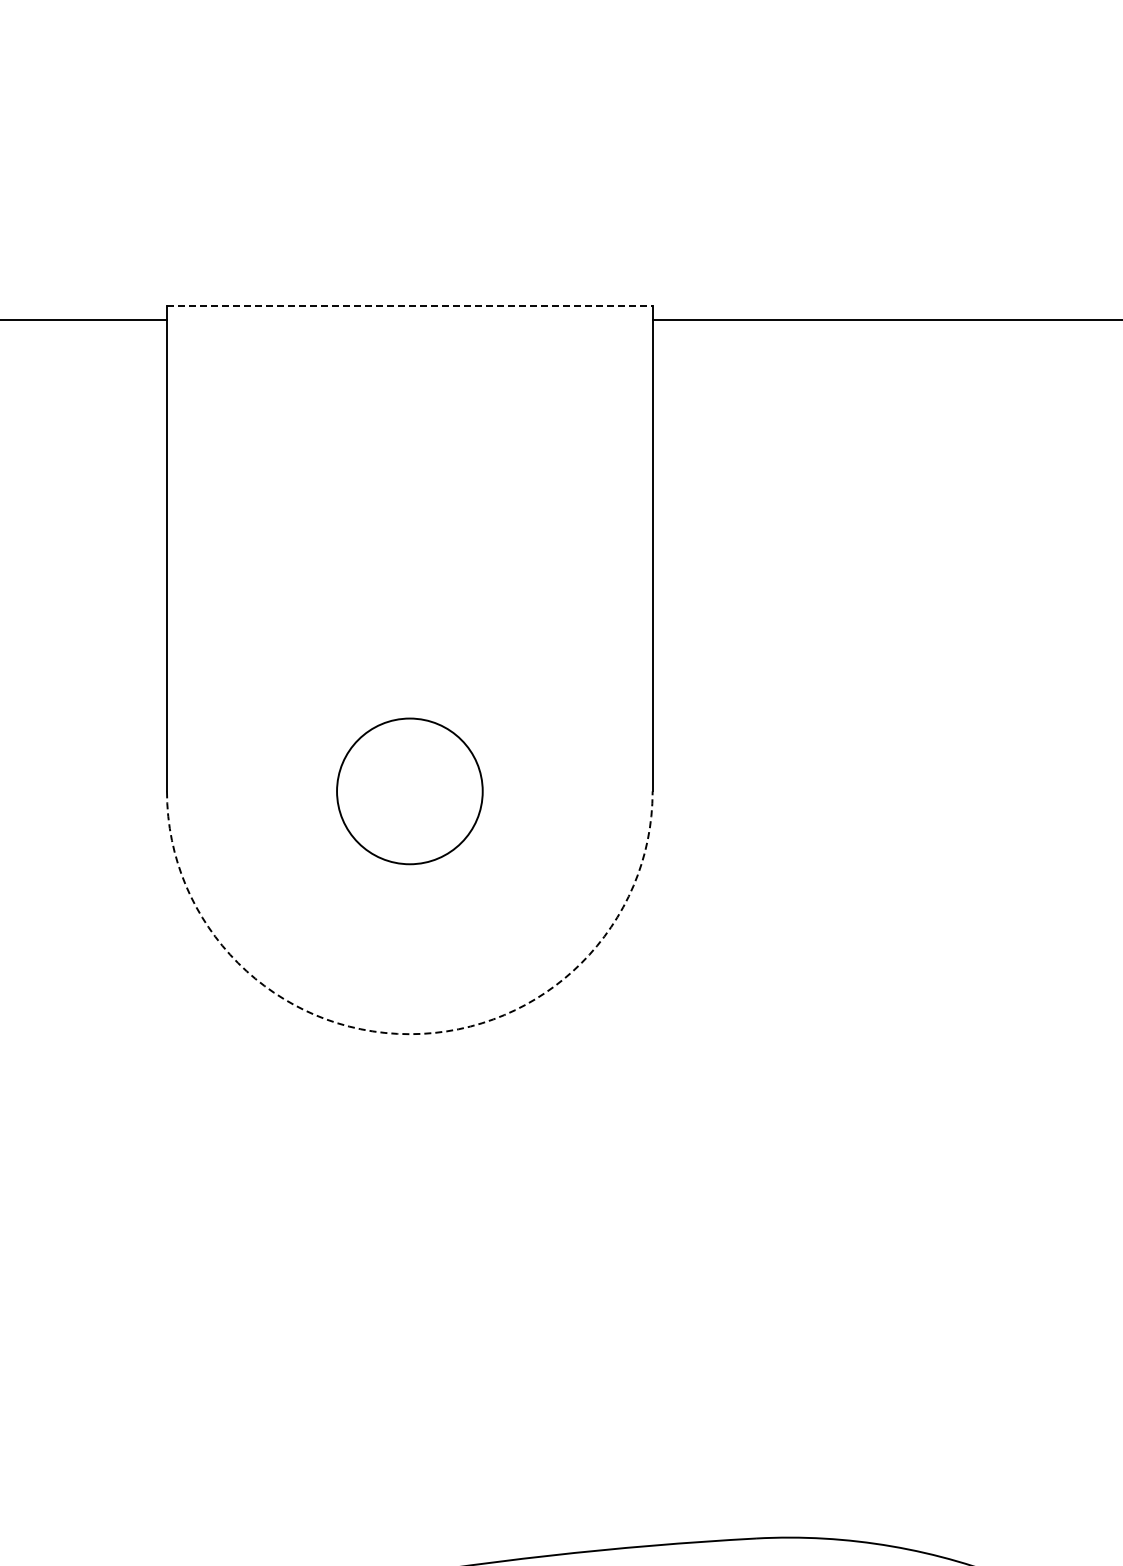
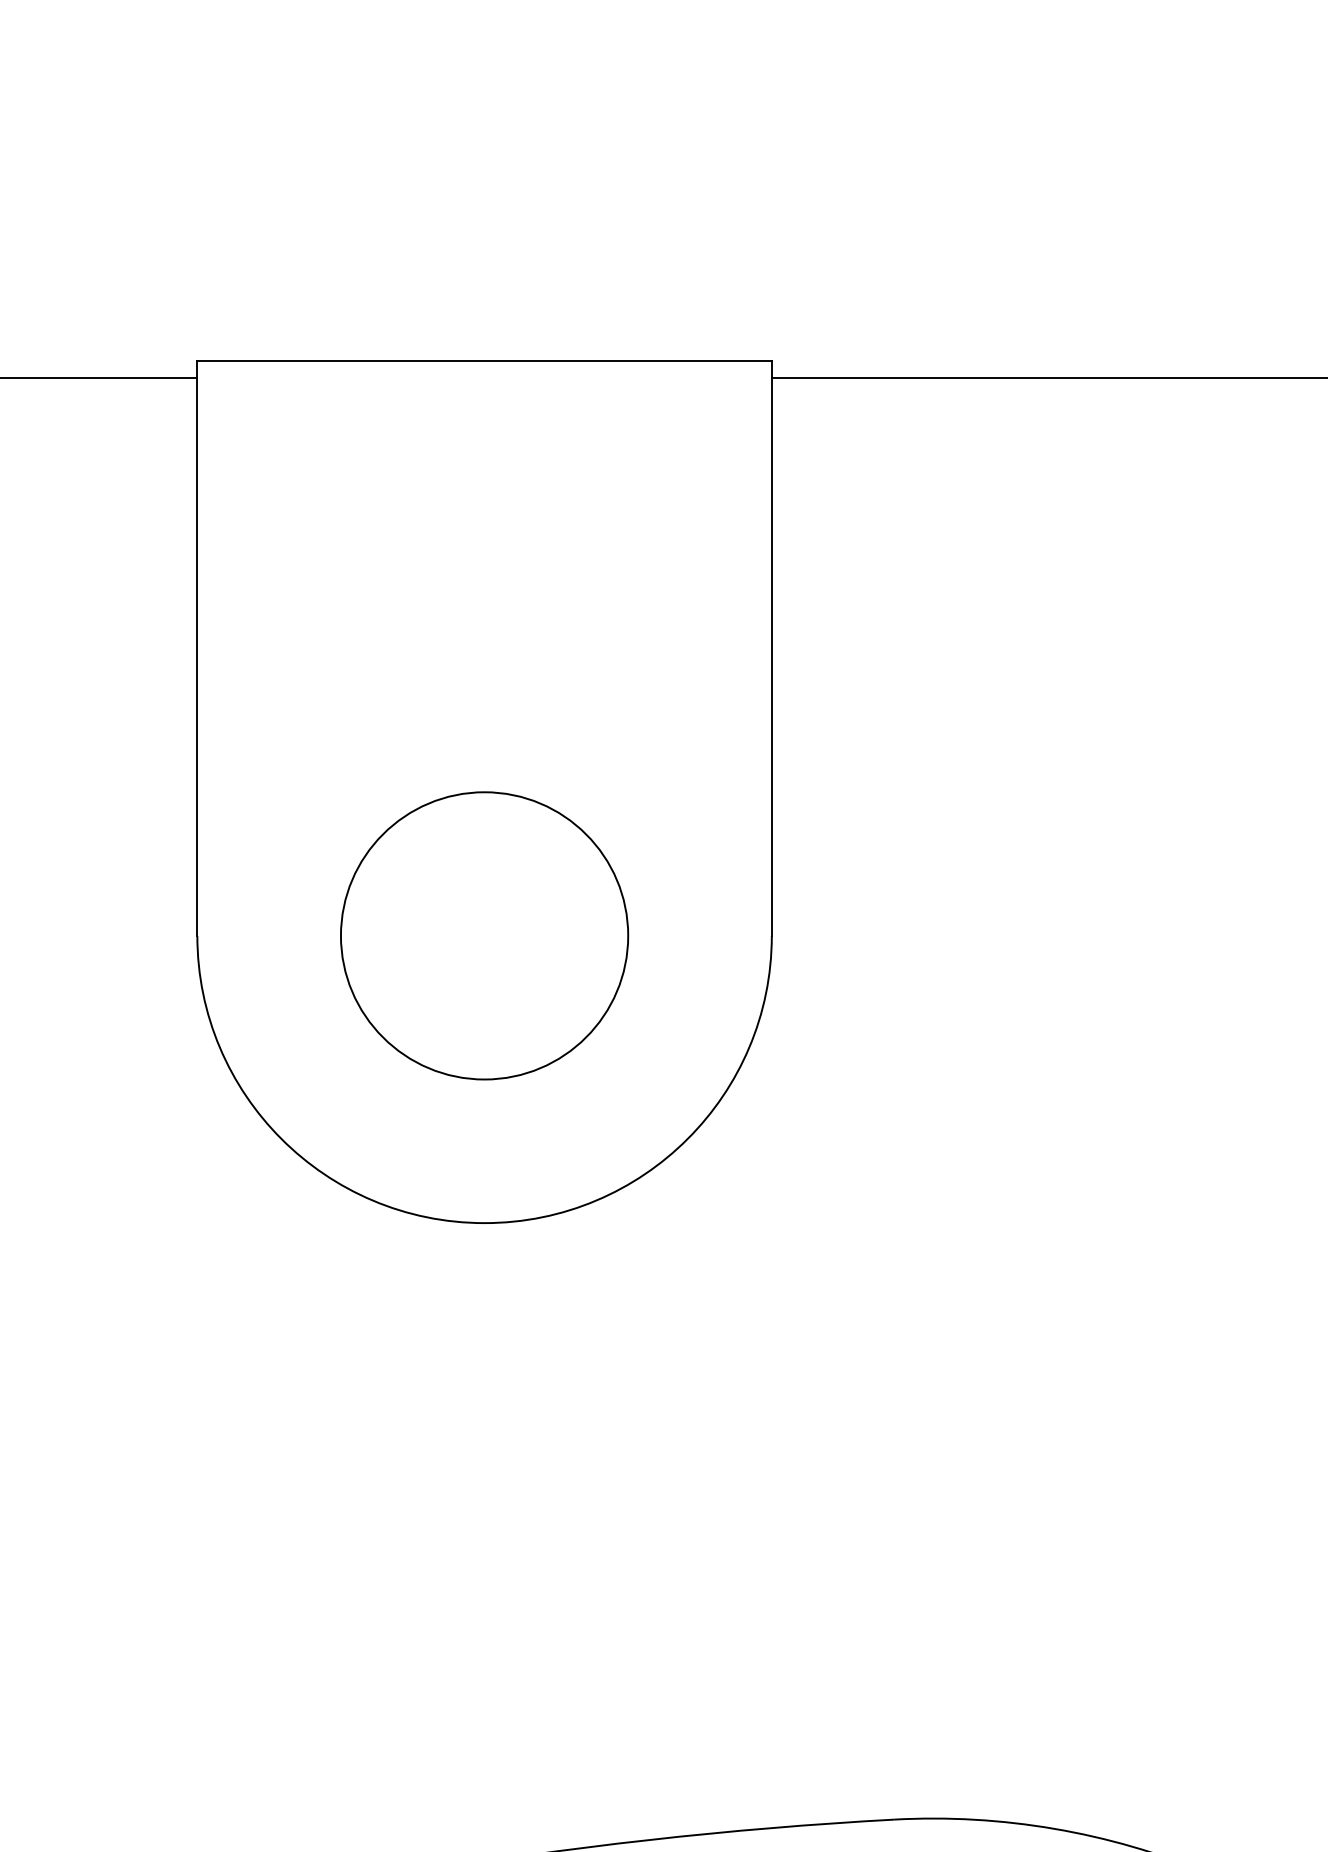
line: (409, 305) -> (484, 361), dashed -> solid
circle: (409, 791) -> (484, 936), size x1.67
arc: (409, 1034) -> (484, 1223), dashed -> solid

